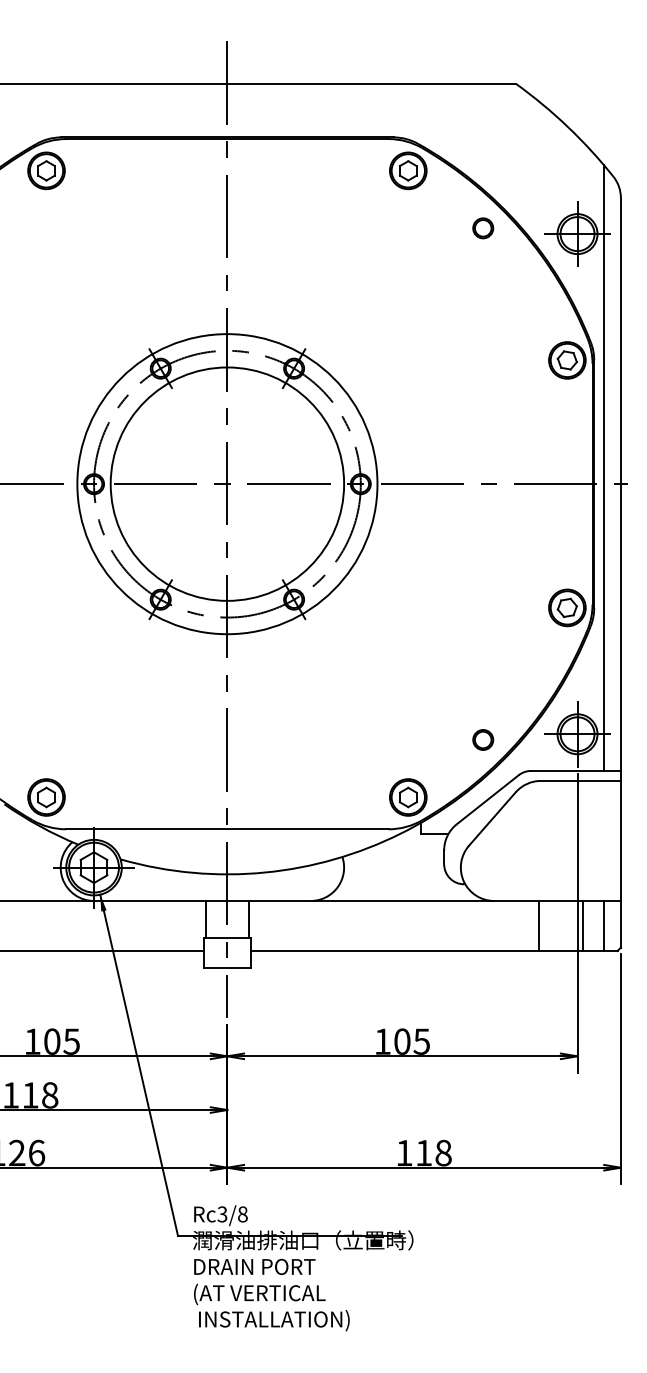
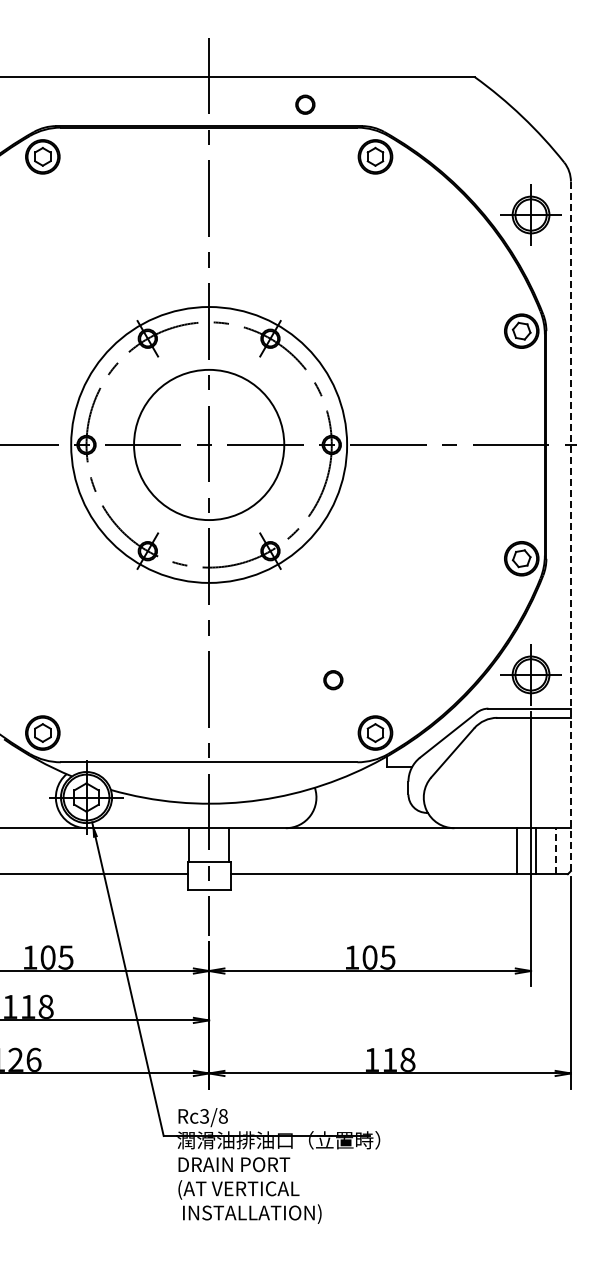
part: (483, 228) -> (305, 104), moved
line: (604, 467) -> (555, 429), removed
circle: (226, 483) -> (208, 444), size x0.7
line: (620, 572) -> (570, 526), solid -> dashed
part: (483, 740) -> (333, 680), moved
line: (538, 926) -> (516, 851), moved
line: (604, 926) -> (555, 851), solid -> dashed

